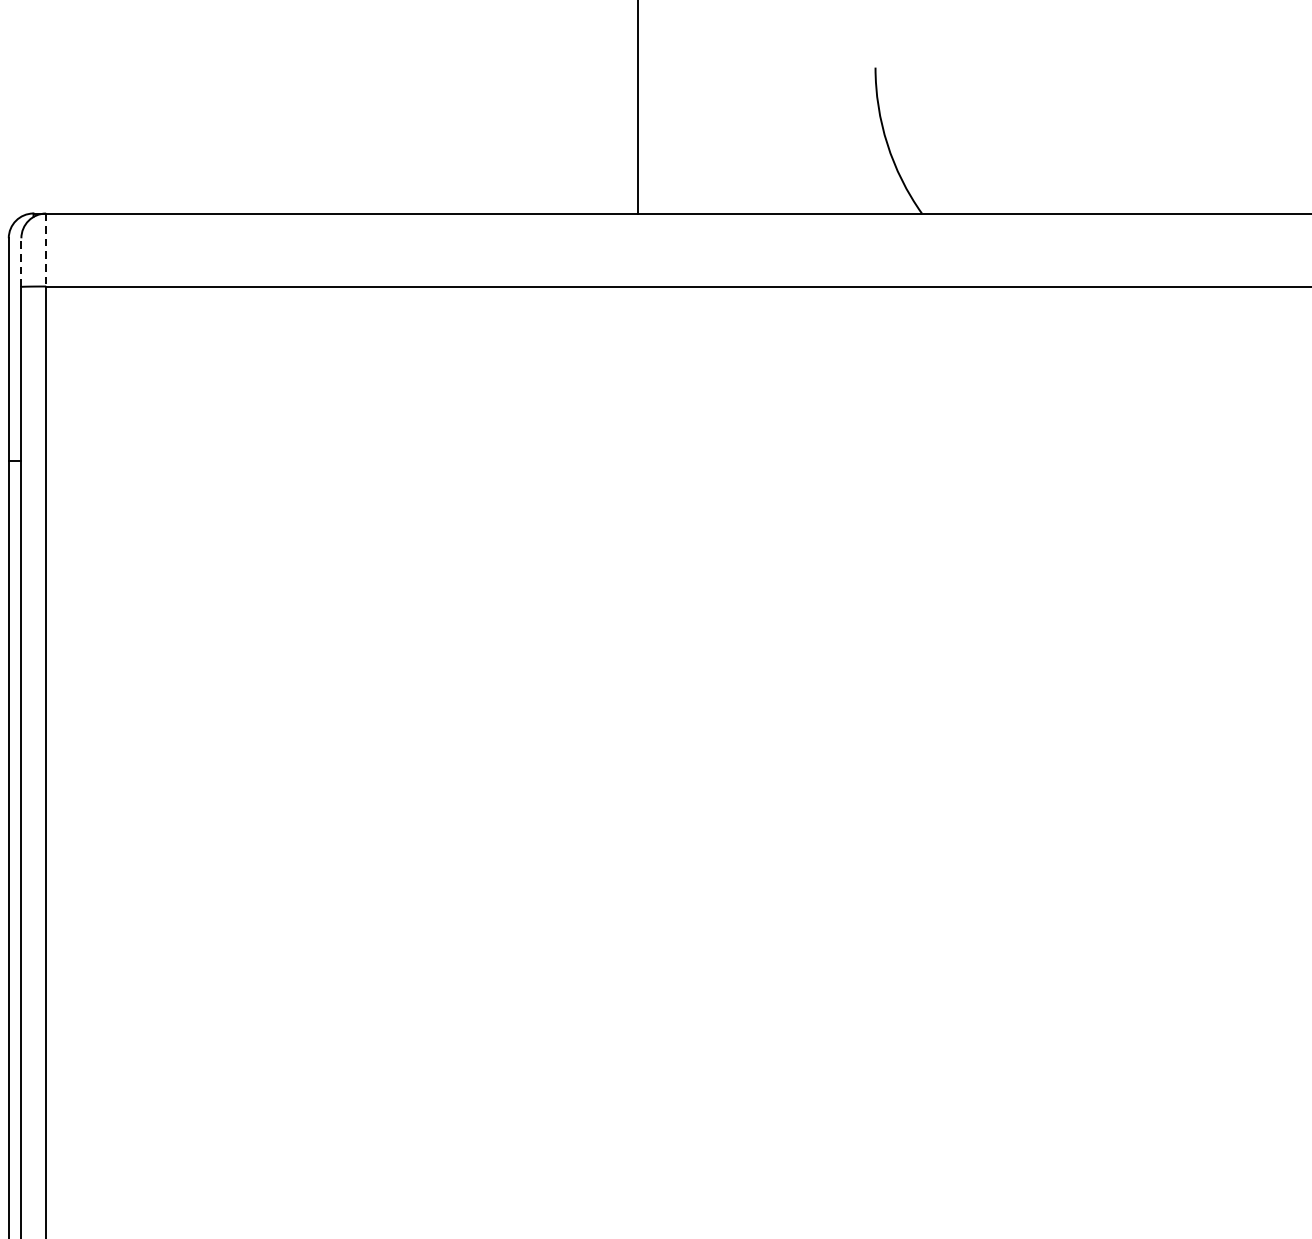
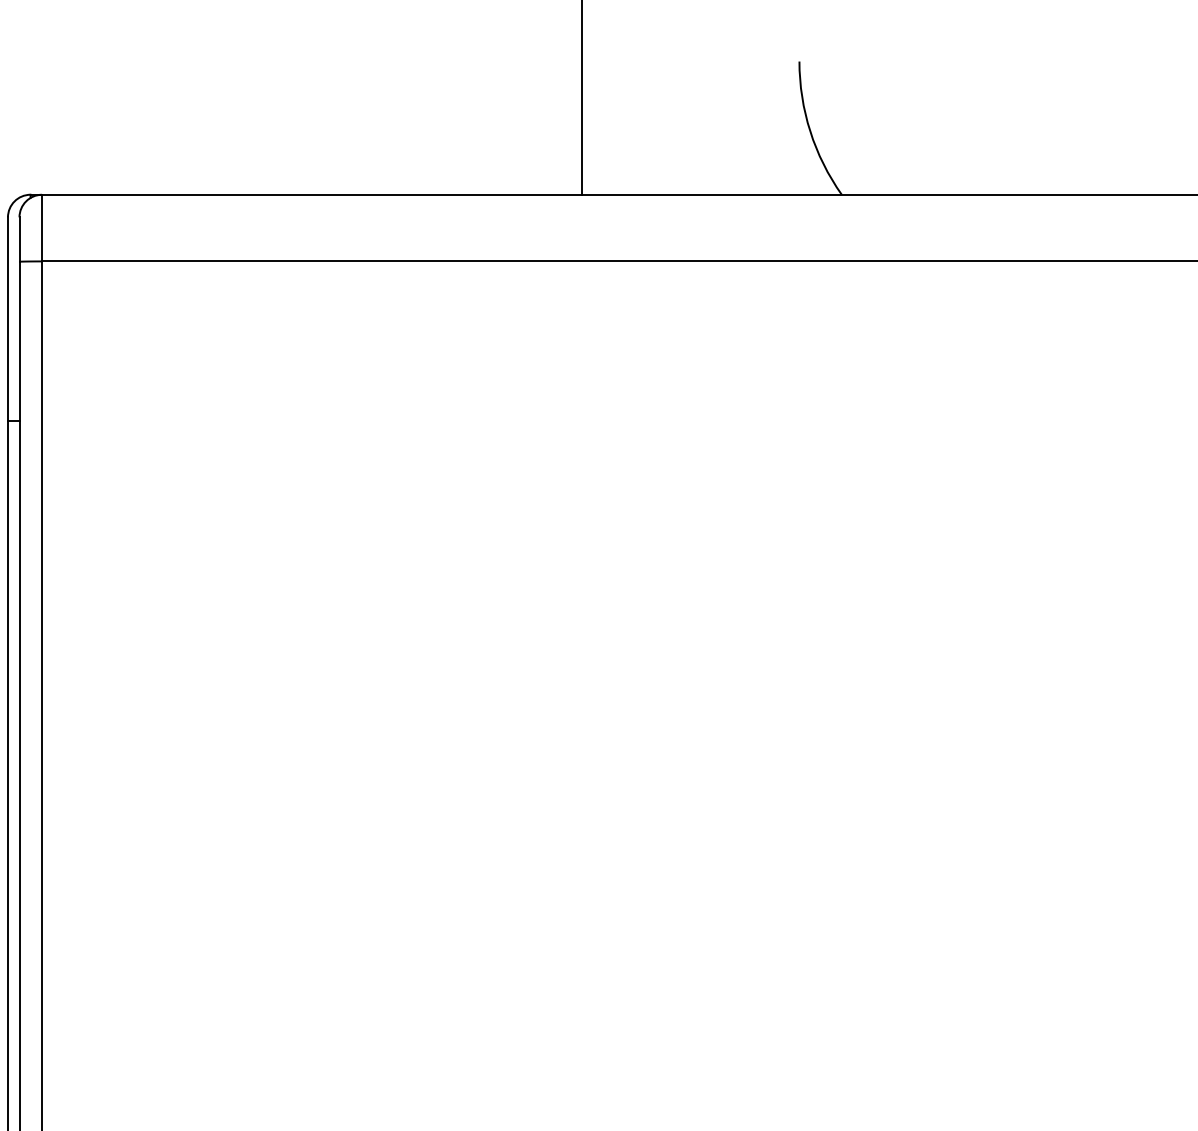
line: (46, 250) -> (42, 228), dashed -> solid
line: (21, 262) -> (19, 239), dashed -> solid

